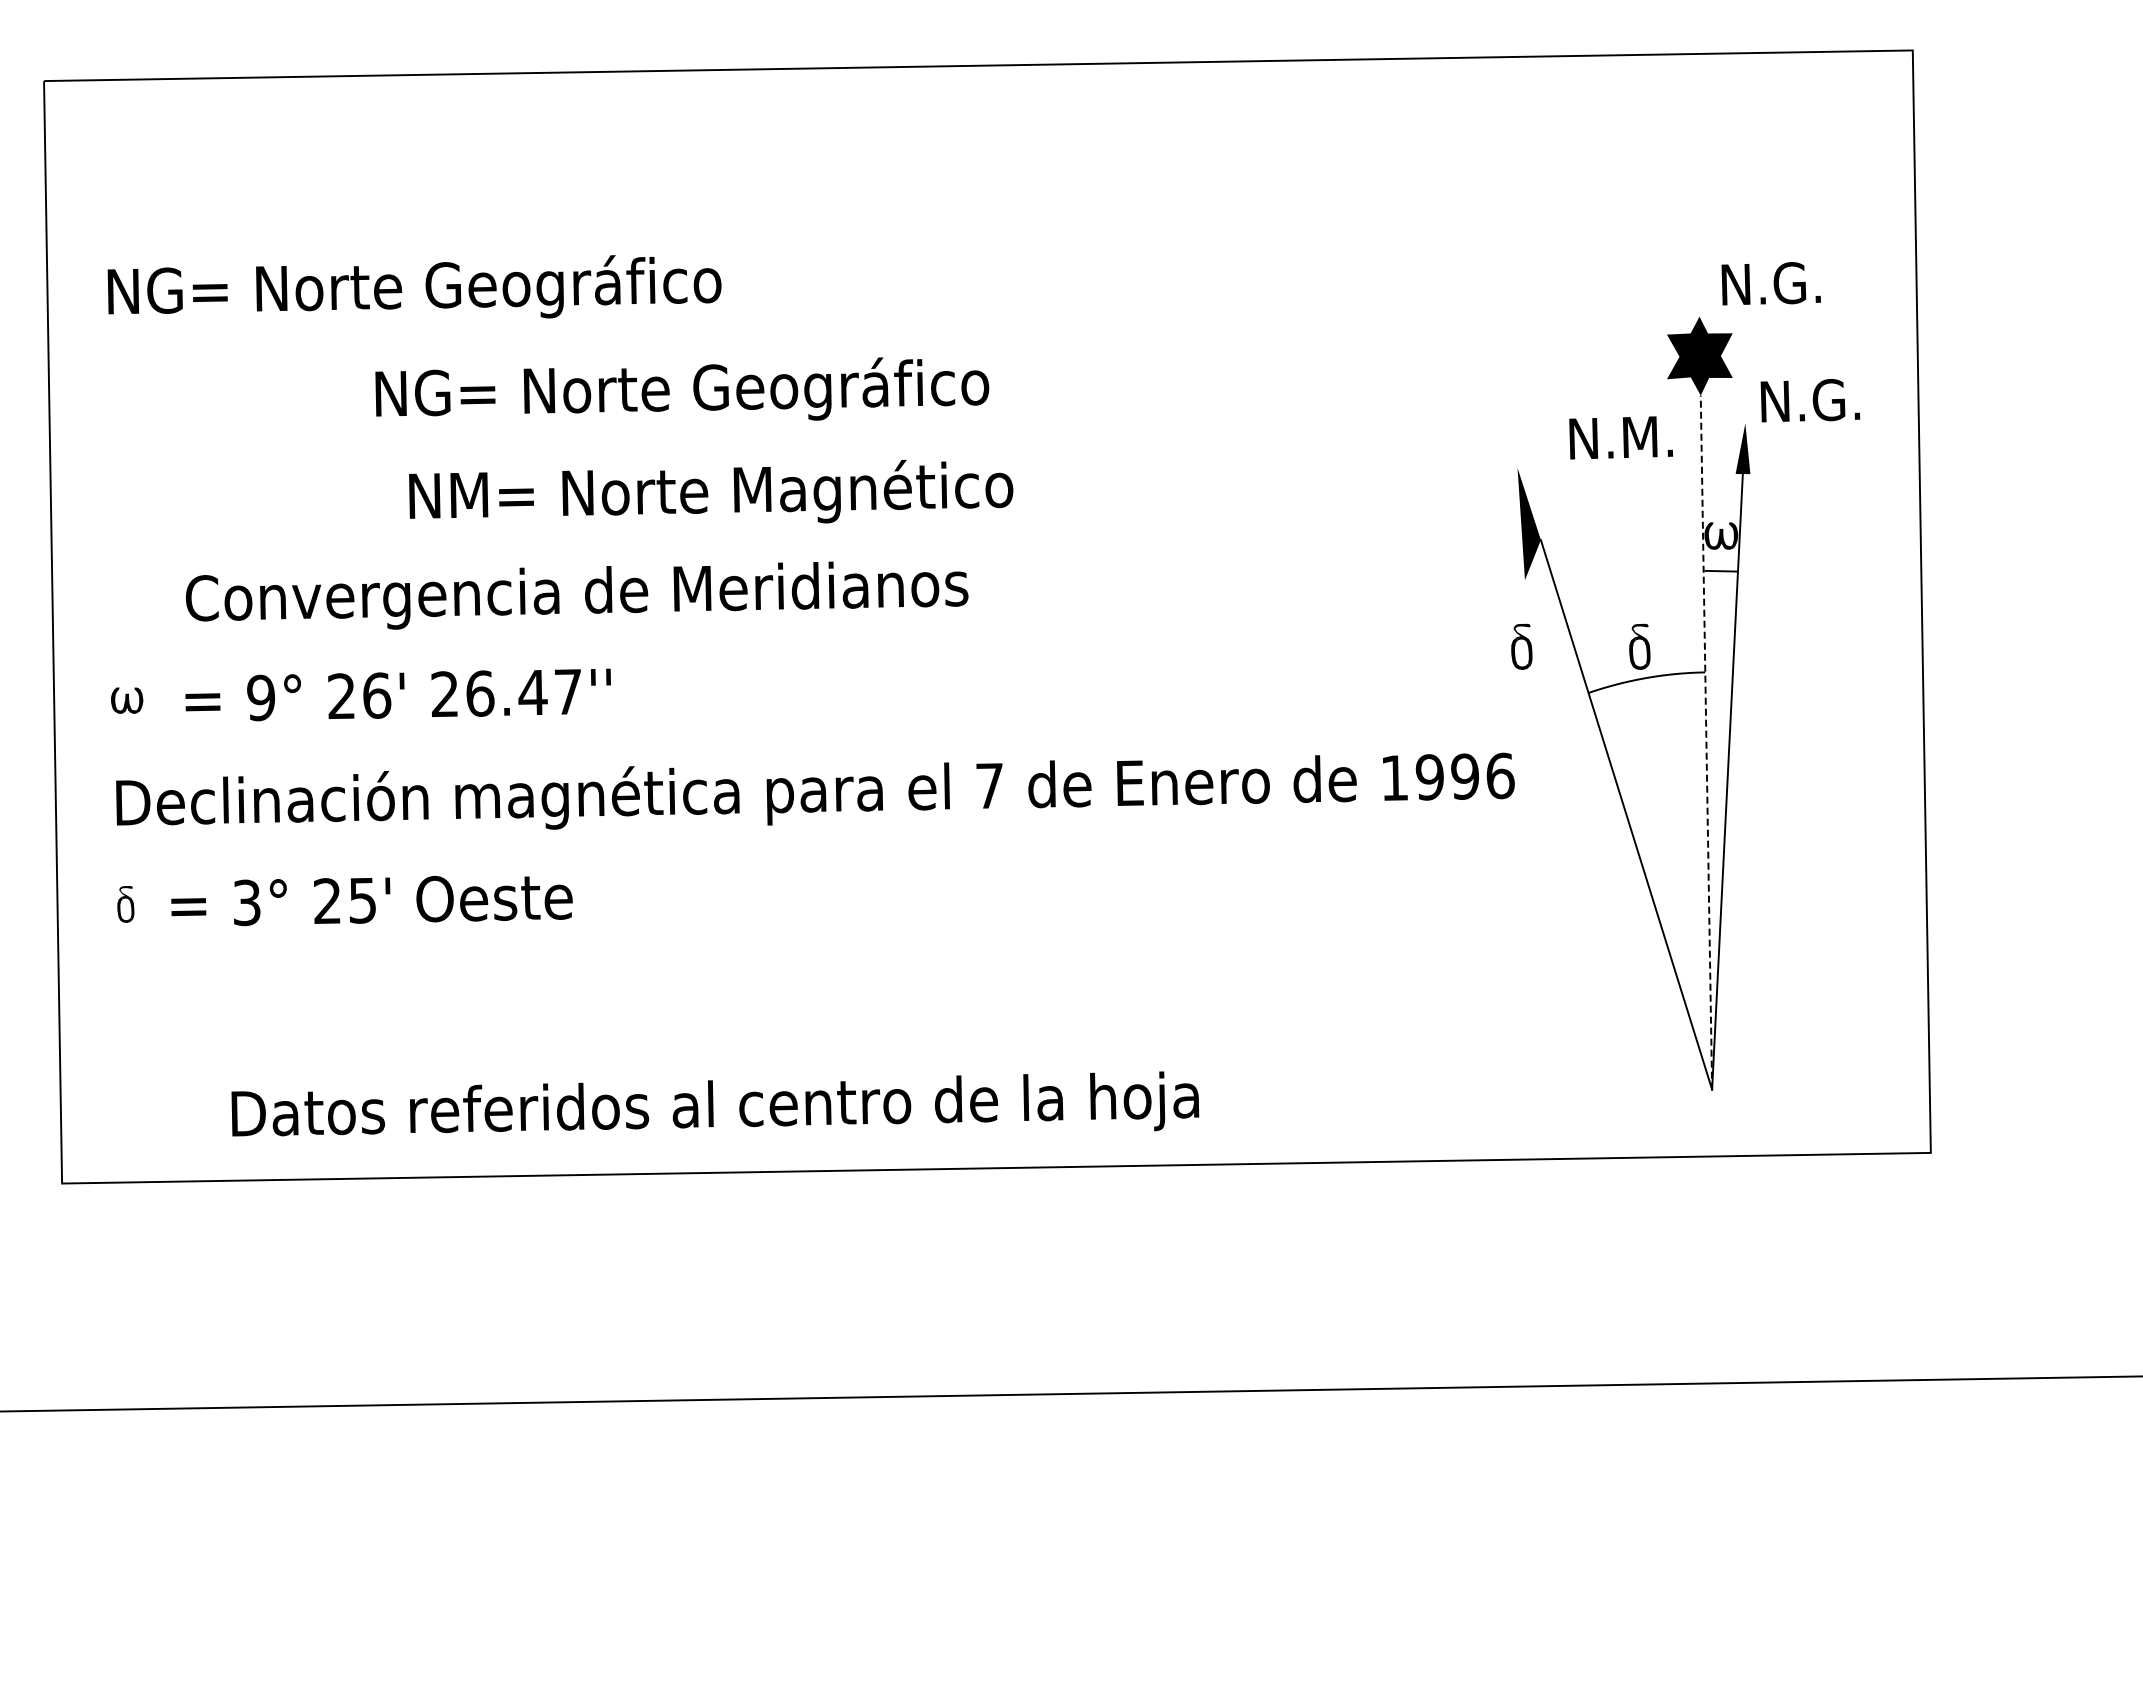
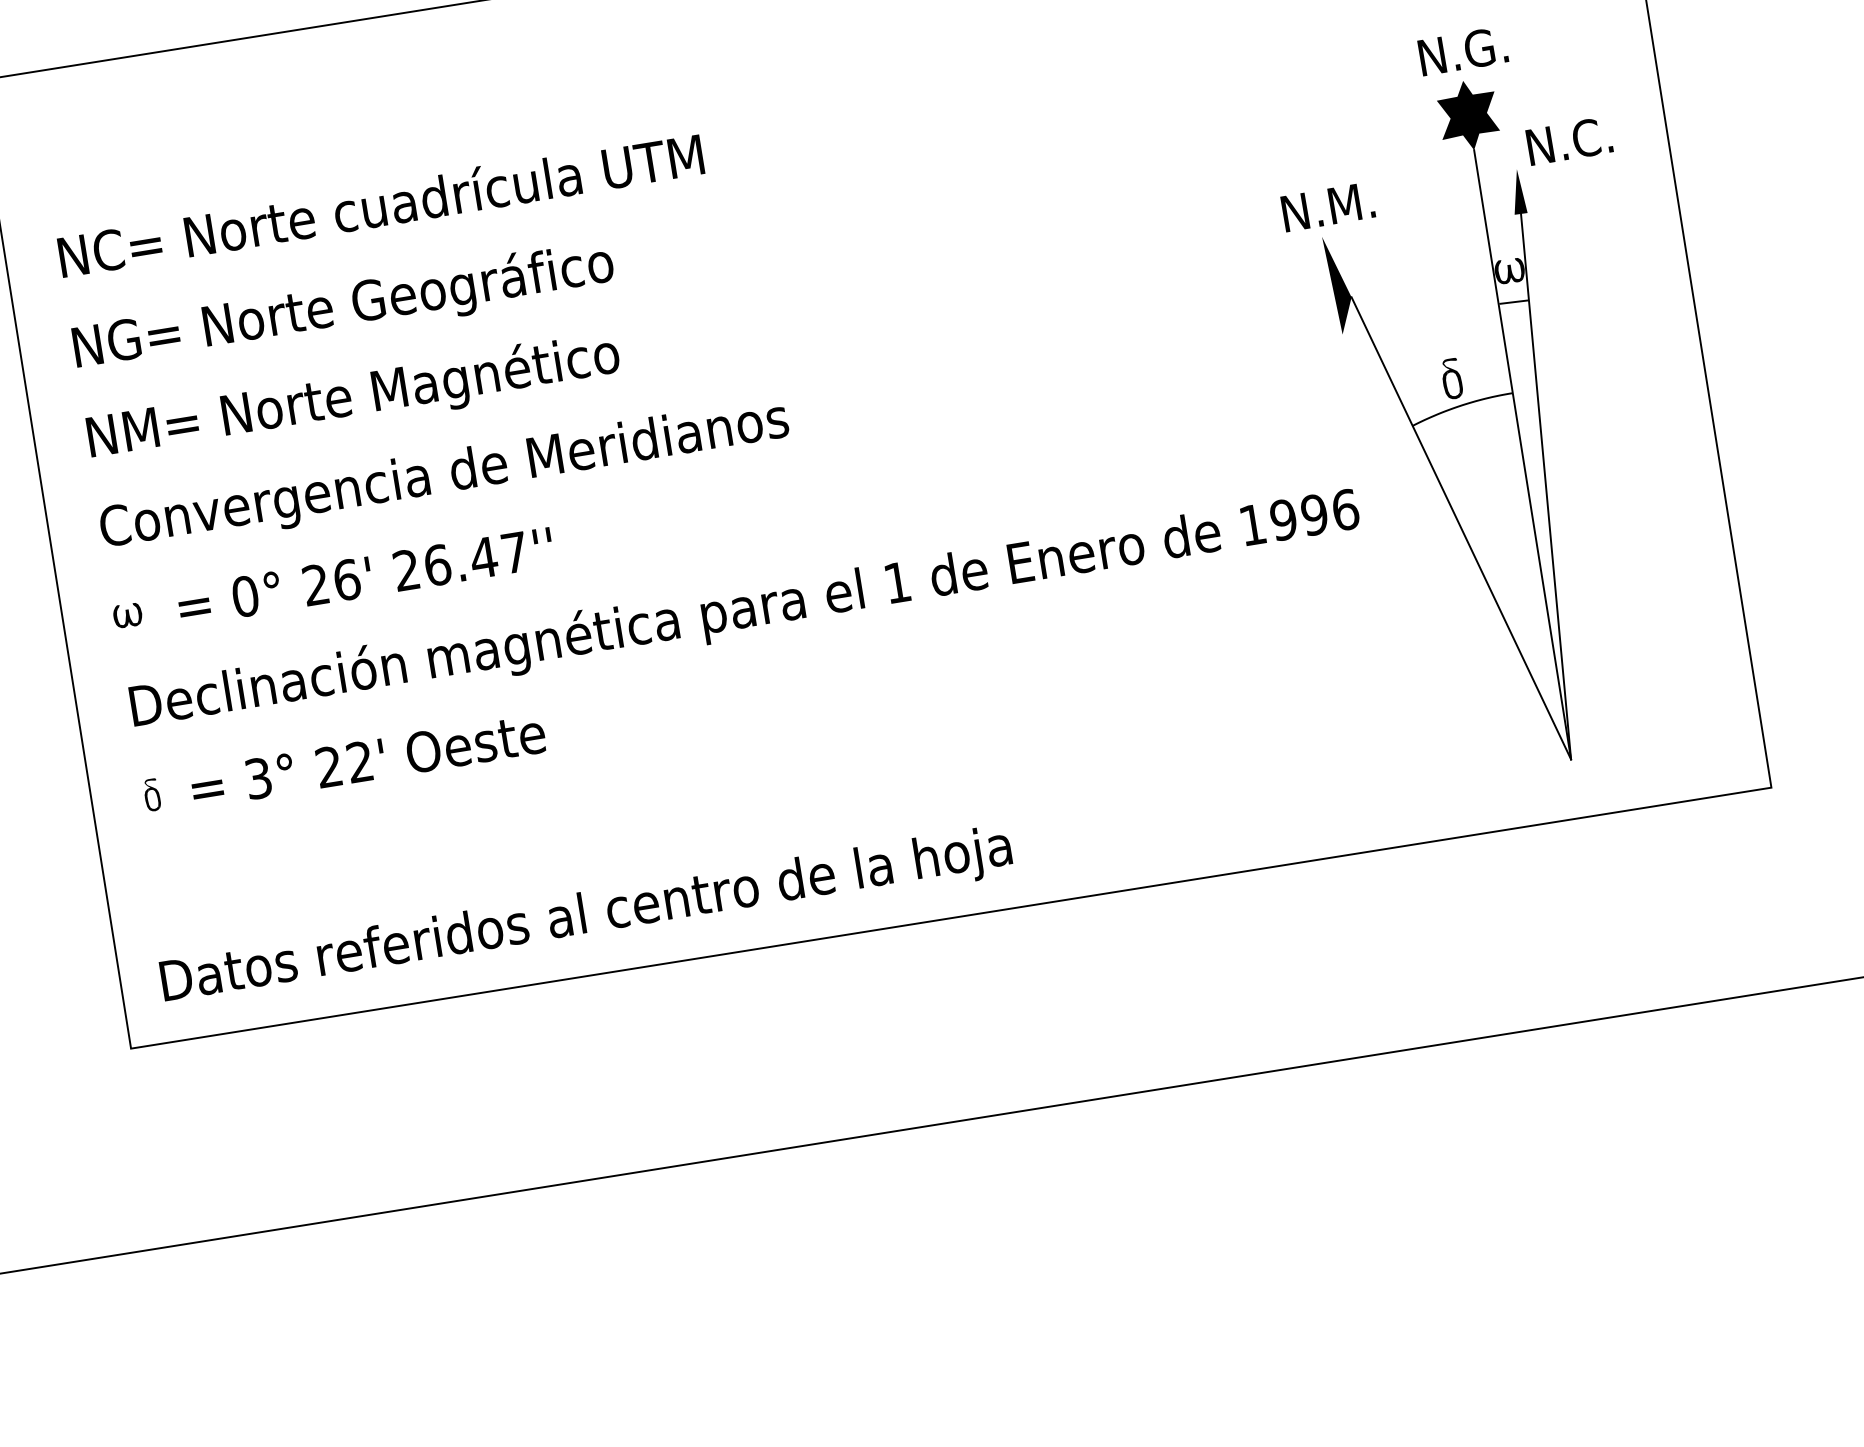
text: (1770, 283) -> (1462, 51), moved
text: (504, 286) -> (407, 203), NG= Norte Geográfico -> NC= Norte cuadrícula UTM
text: (682, 388) -> (343, 304), moved
text: (1845, 399) -> (1601, 135), N.G. -> N.C.
text: (1620, 437) -> (1327, 206), moved
text: (711, 491) -> (353, 395), moved
text: (576, 595) -> (444, 476), moved
part: (1521, 646) -> (1347, 393), removed
text: (261, 697) -> (245, 596), 9° -> 0°
line: (1706, 742) -> (1522, 454), dashed -> solid
text: (989, 785) -> (897, 582), 7 -> 1
text: (362, 900) -> (359, 761), 25' -> 22'
text: (715, 1103) -> (585, 912), moved

